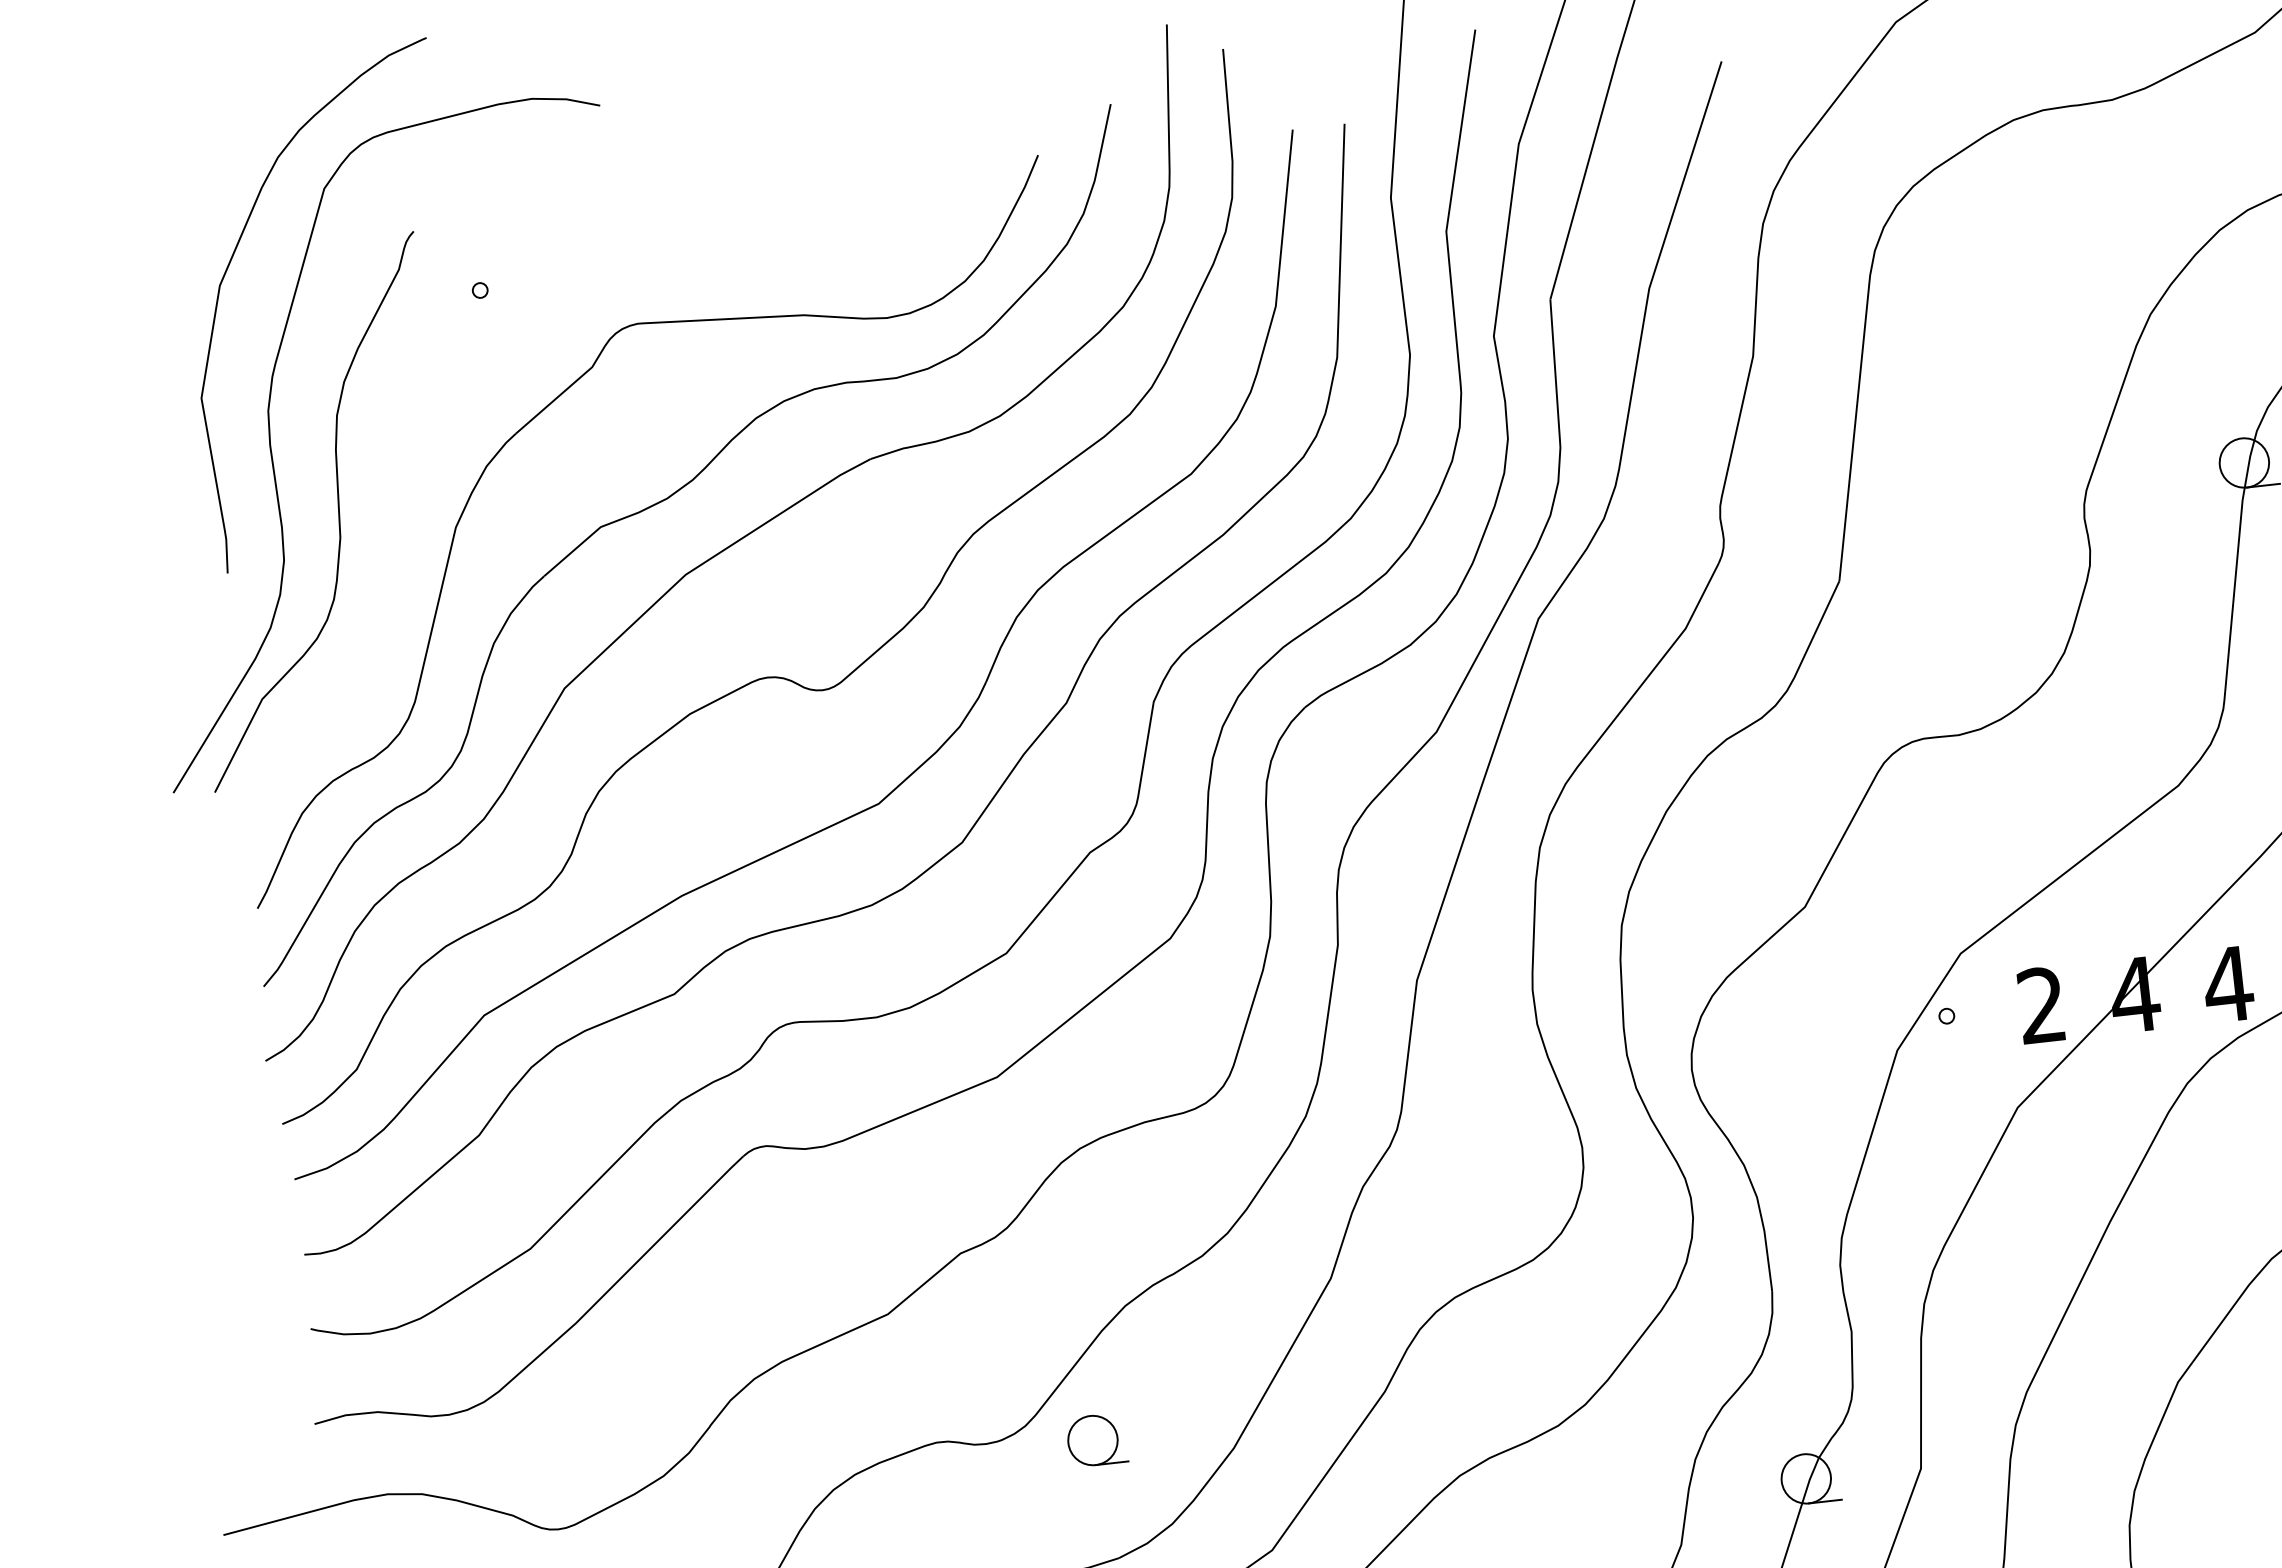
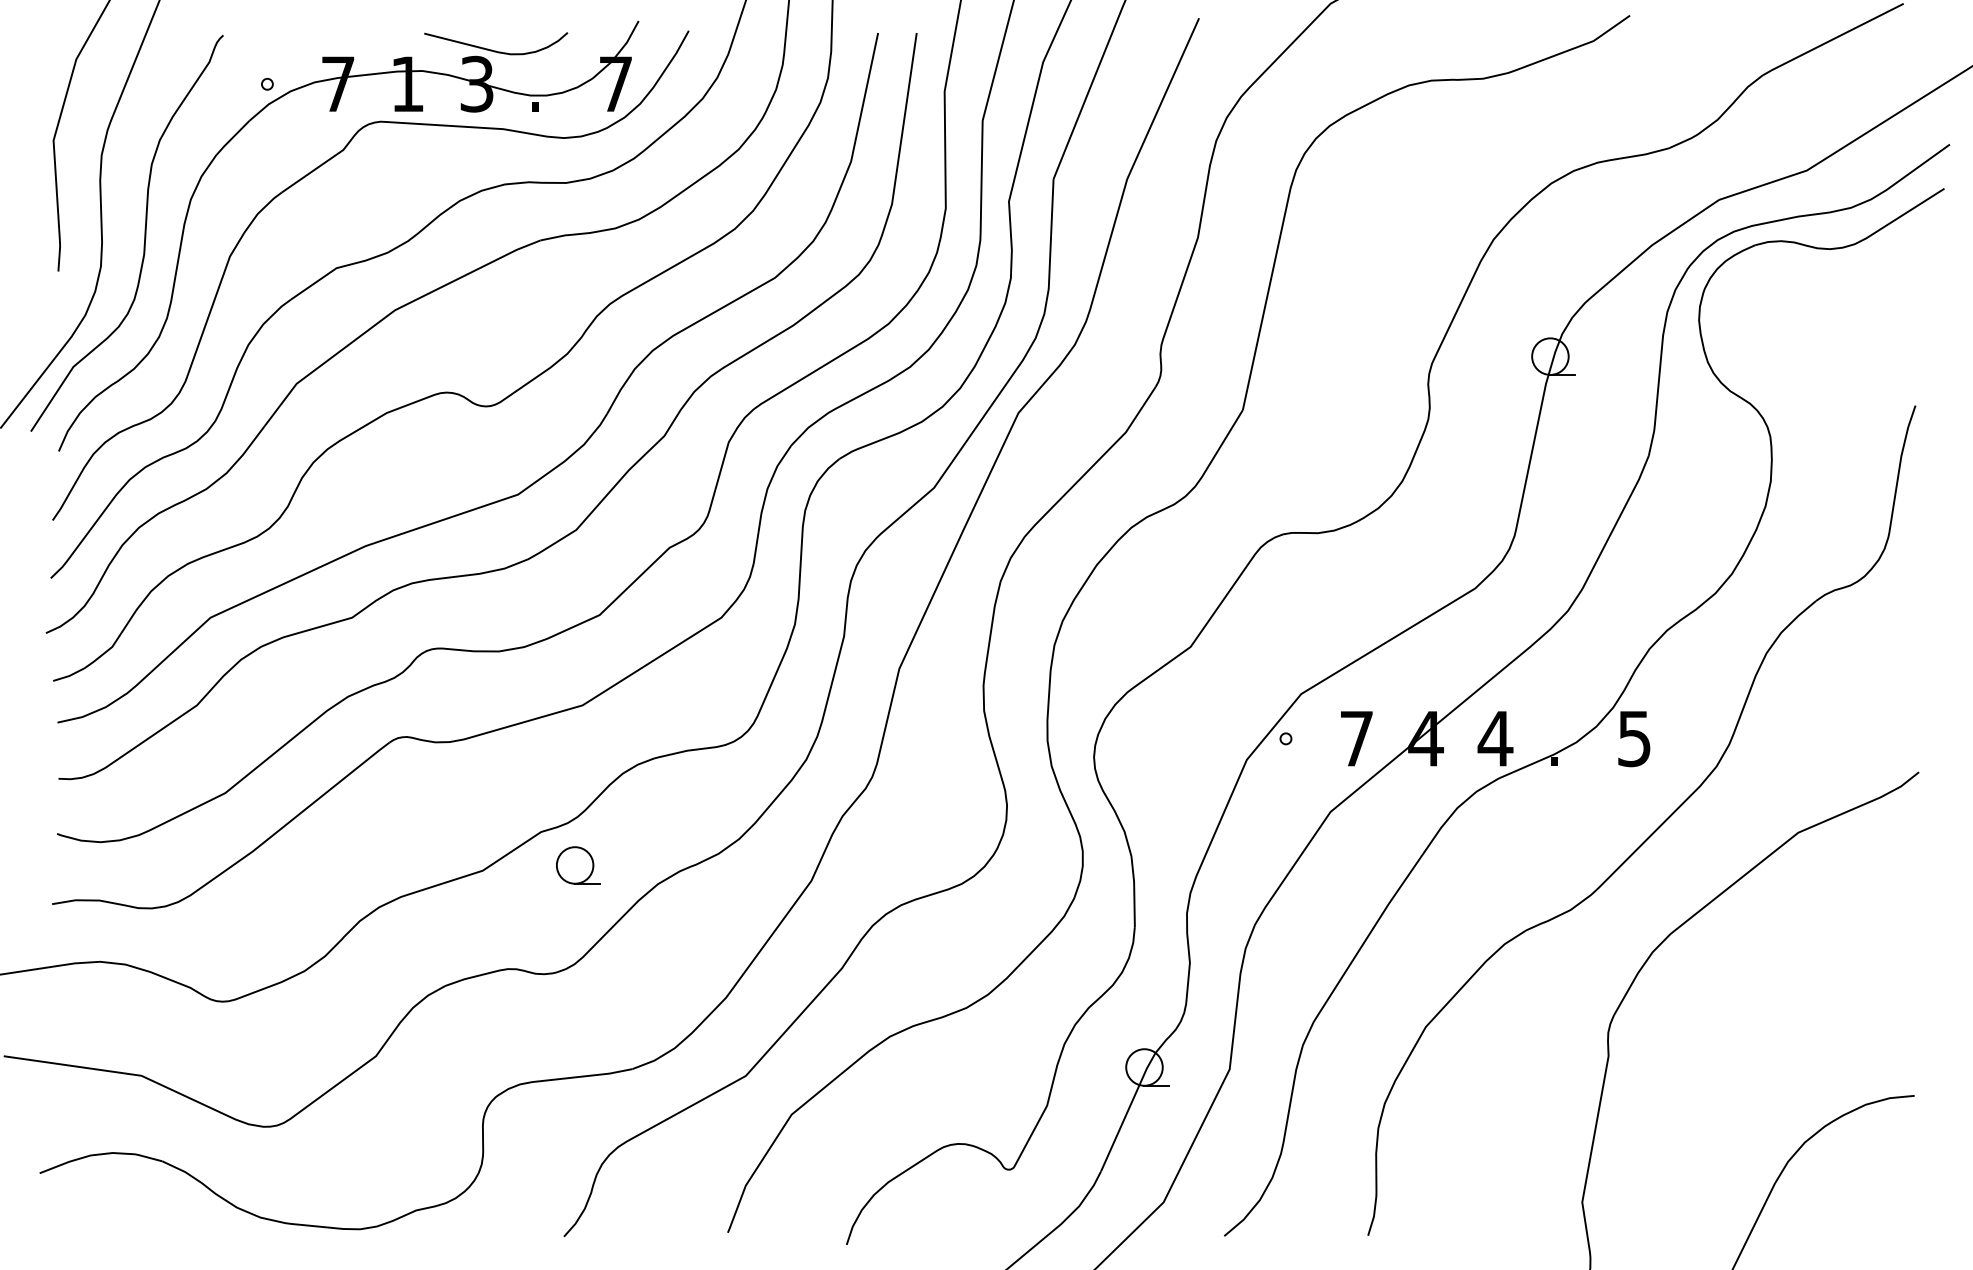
part: (577, 316) -> (336, 111), added
text: (2041, 1005) -> (1356, 738), 2 -> 7
part: (1097, 1440) -> (578, 865), moved

